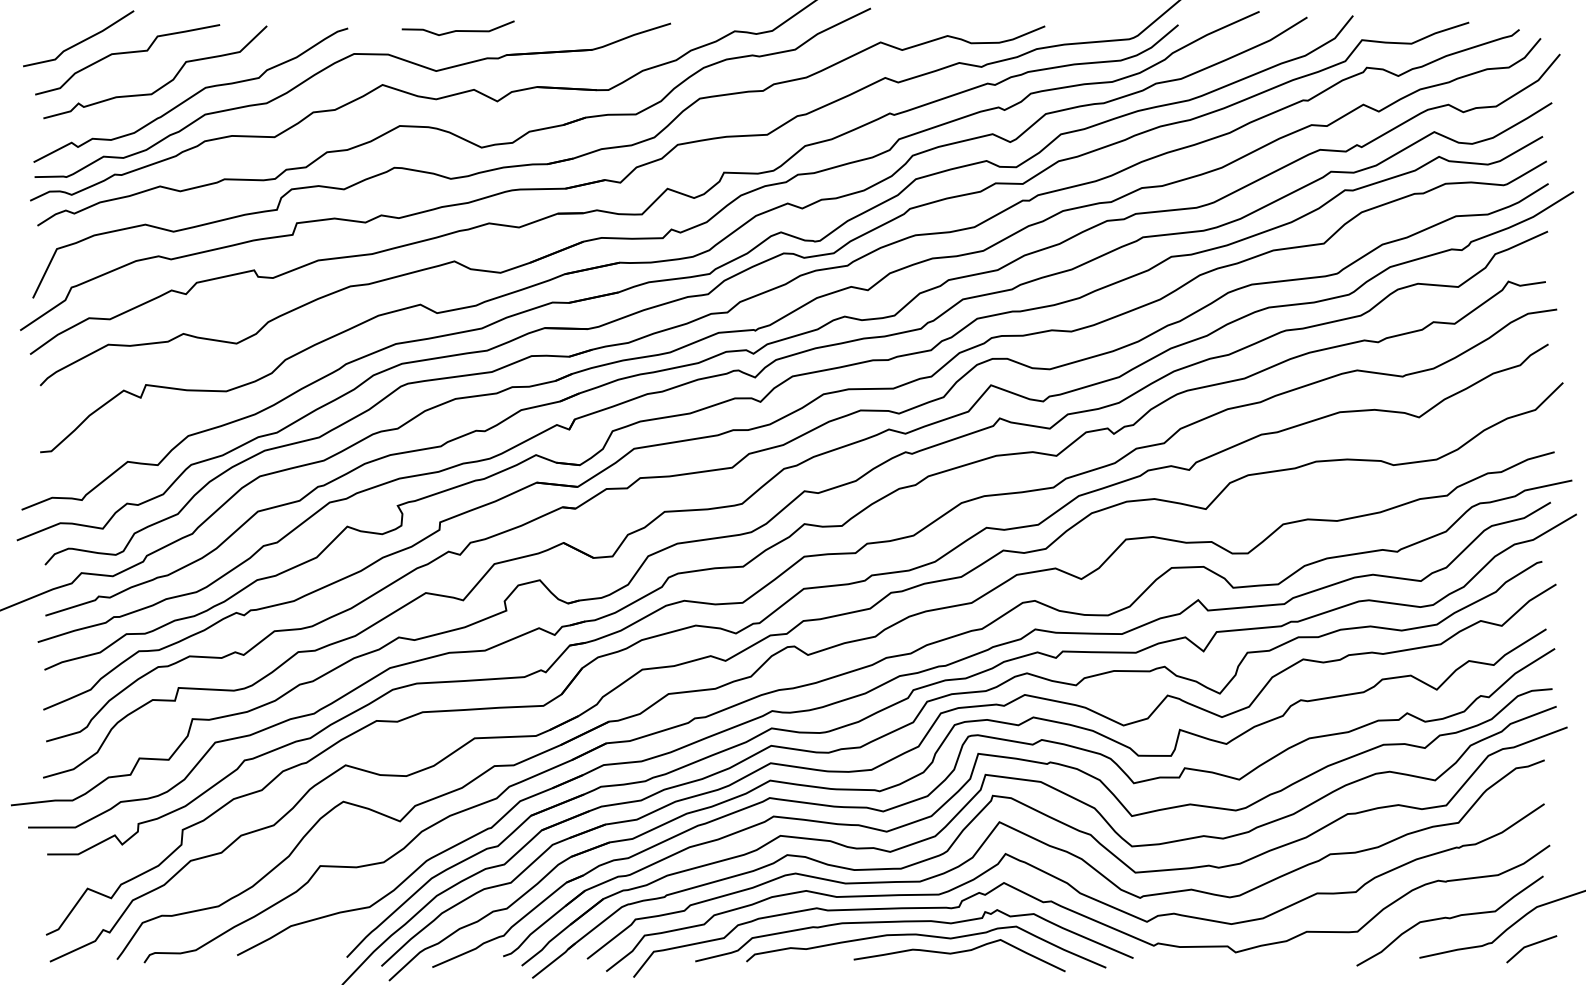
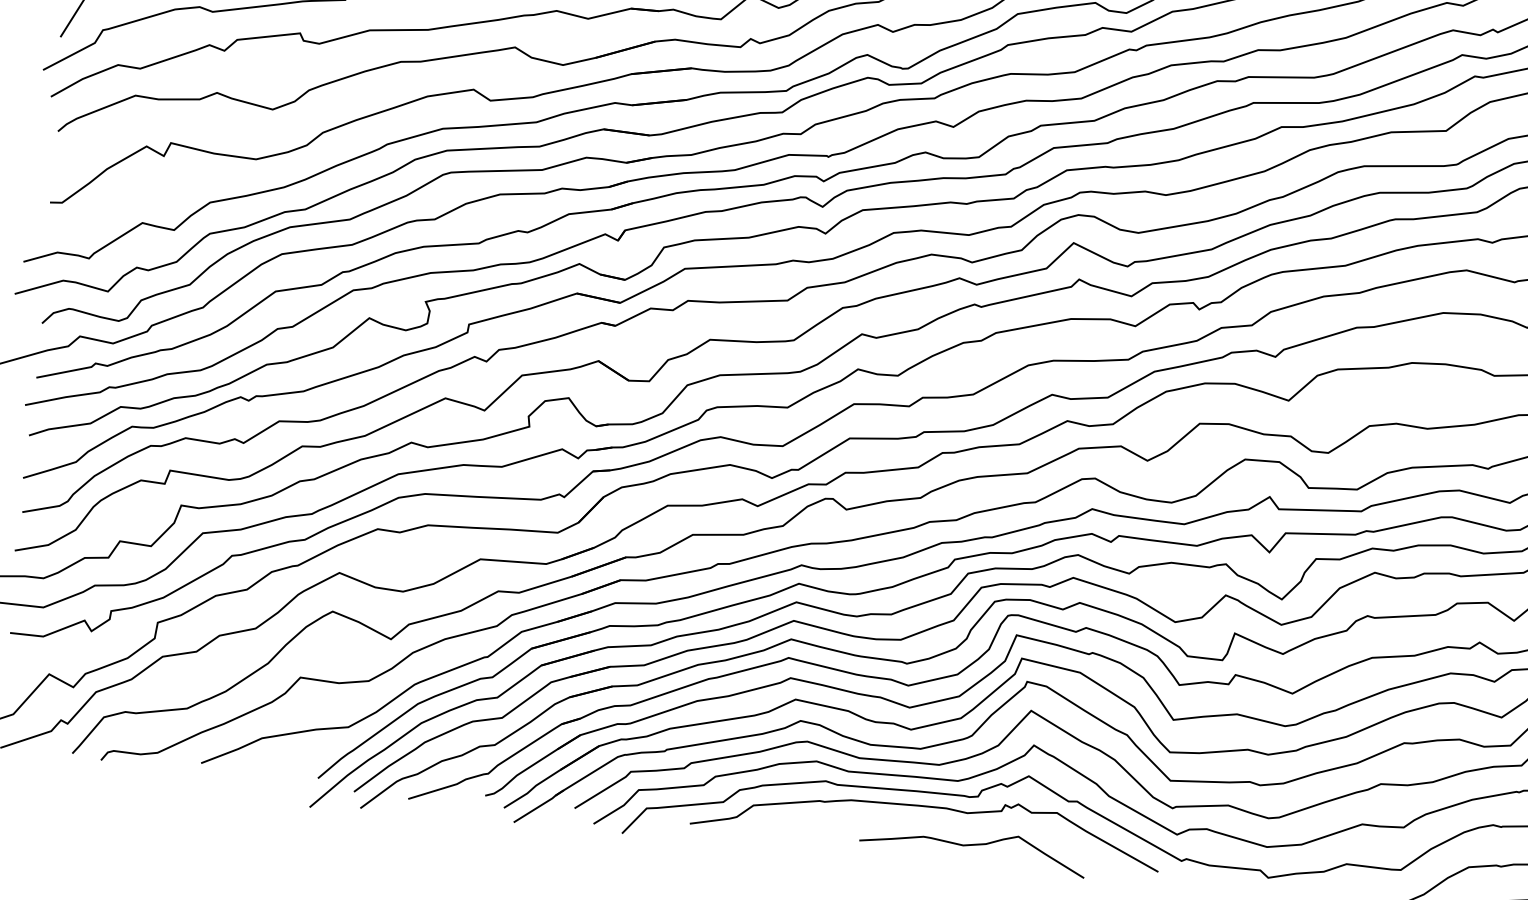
curve: (930, 937) -> (943, 825), removed

